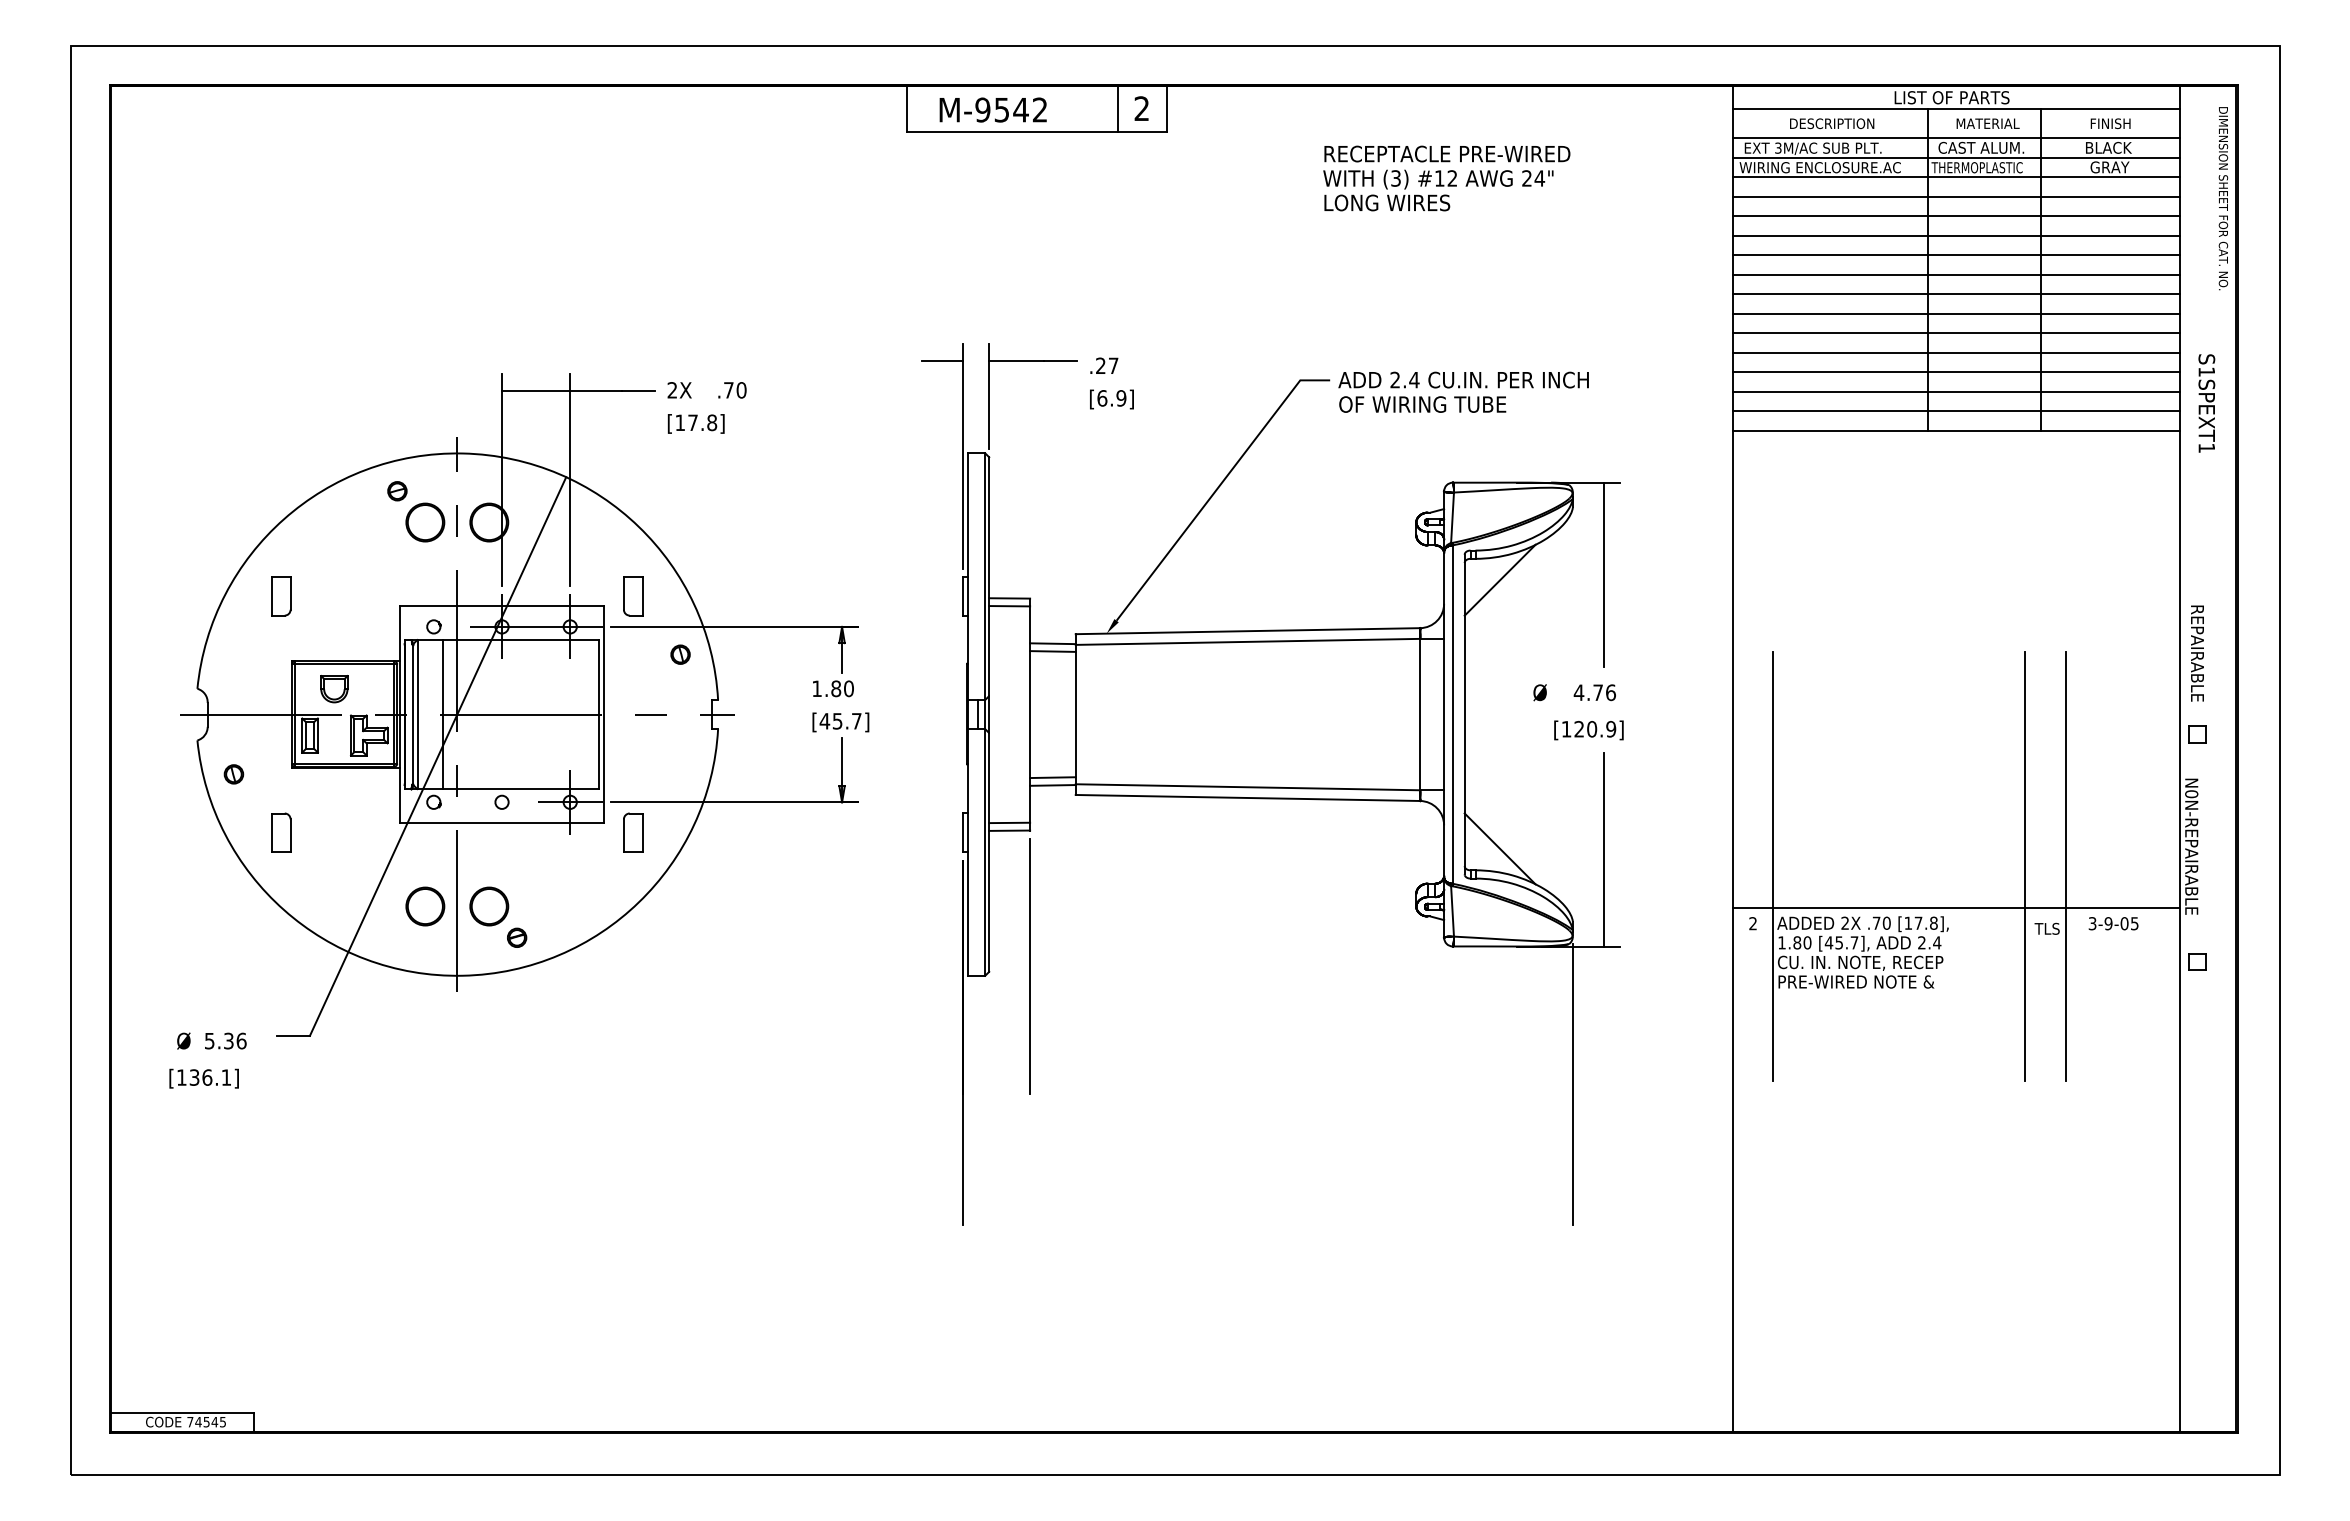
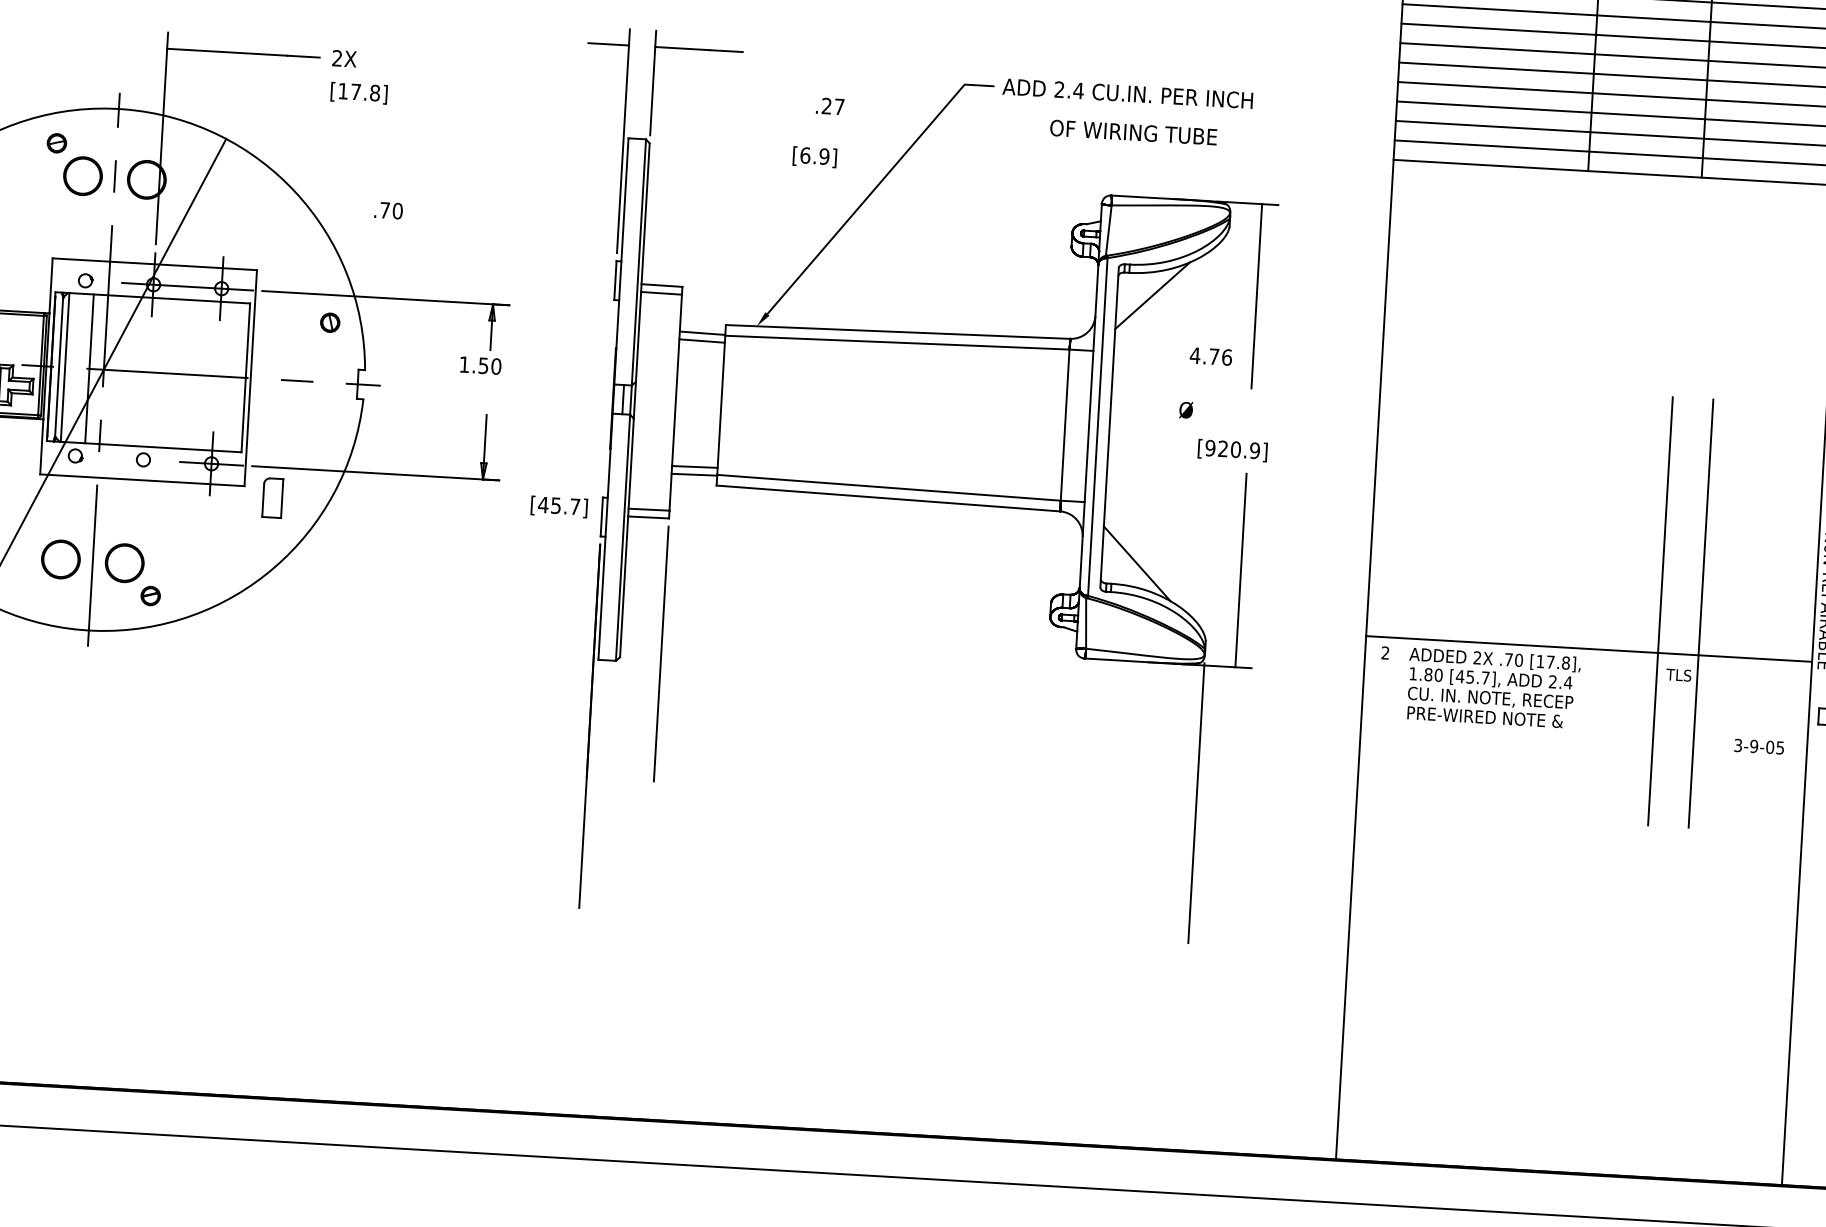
text: (1104, 365) -> (830, 106), moved
text: (732, 390) -> (388, 210), moved
text: (1111, 399) -> (814, 157), moved
text: (1422, 404) -> (1133, 132), moved
line: (570, 480) -> (230, 142), removed
part: (633, 596) -> (286, 261), removed
text: (836, 688) -> (483, 365), 1.80 -> 1.50
text: (1594, 692) -> (1210, 356), moved
text: (840, 722) -> (558, 507), moved
text: (1566, 728) -> (1210, 447), [120.9] -> [920.9]
line: (1773, 865) -> (1409, 596), removed
text: (2113, 923) -> (1759, 746), moved

